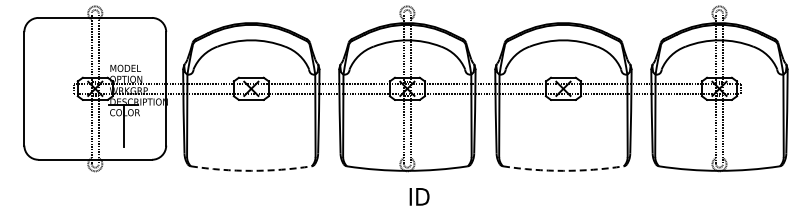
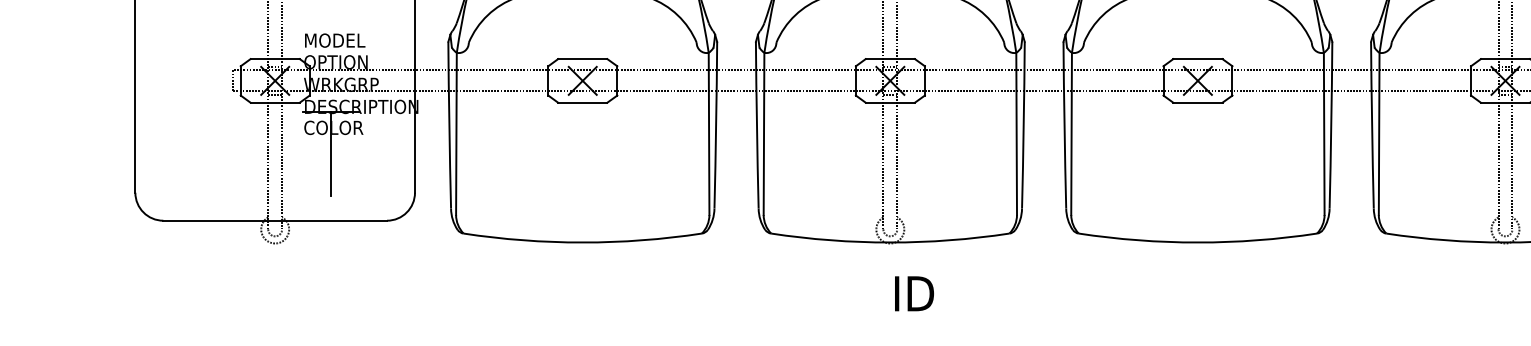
arc: (251, 170) -> (583, 241), dashed -> solid
arc: (563, 170) -> (1198, 241), dashed -> solid

